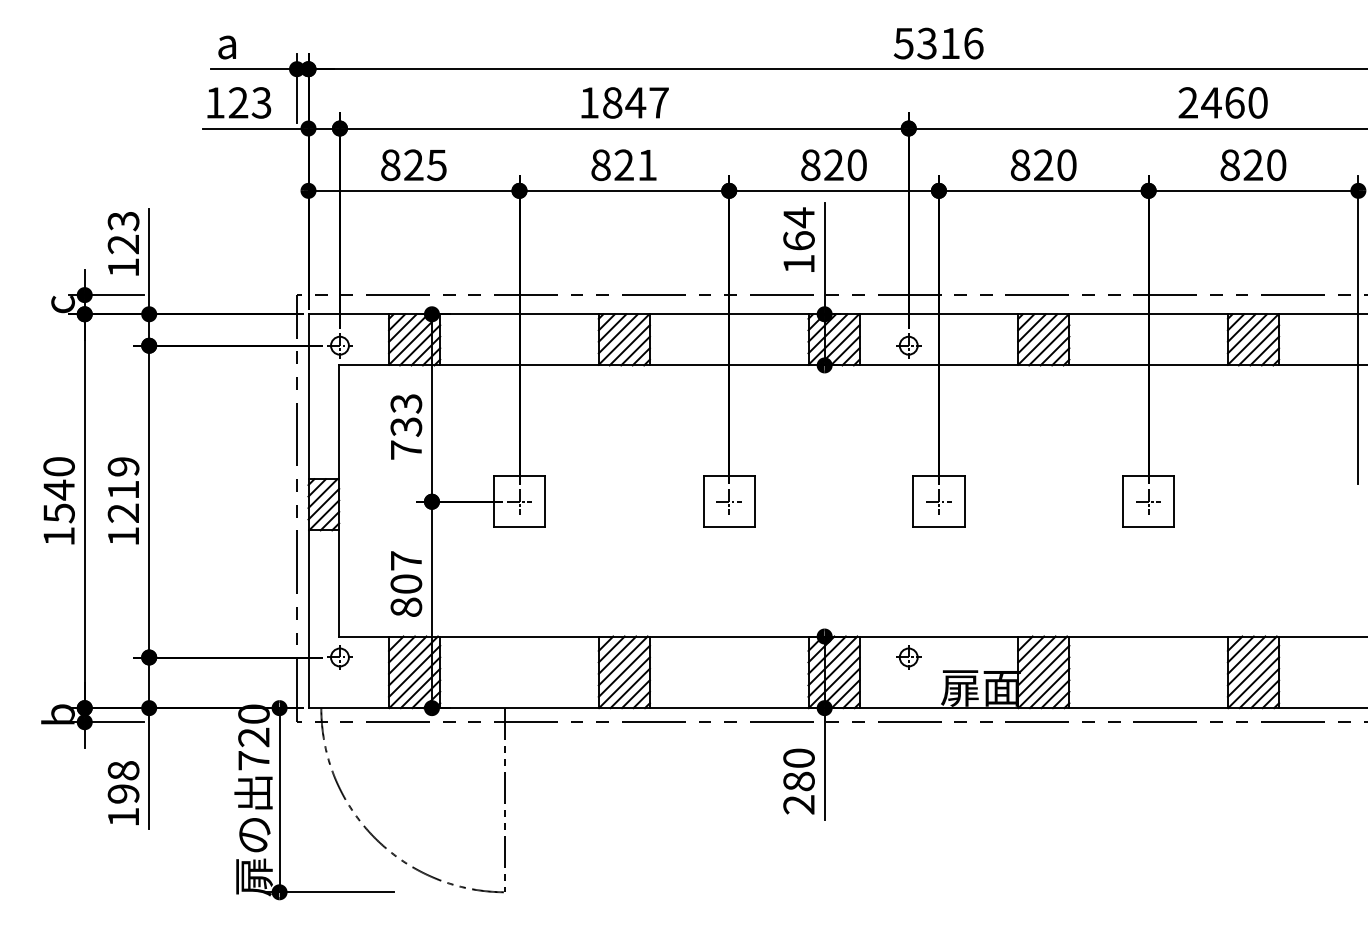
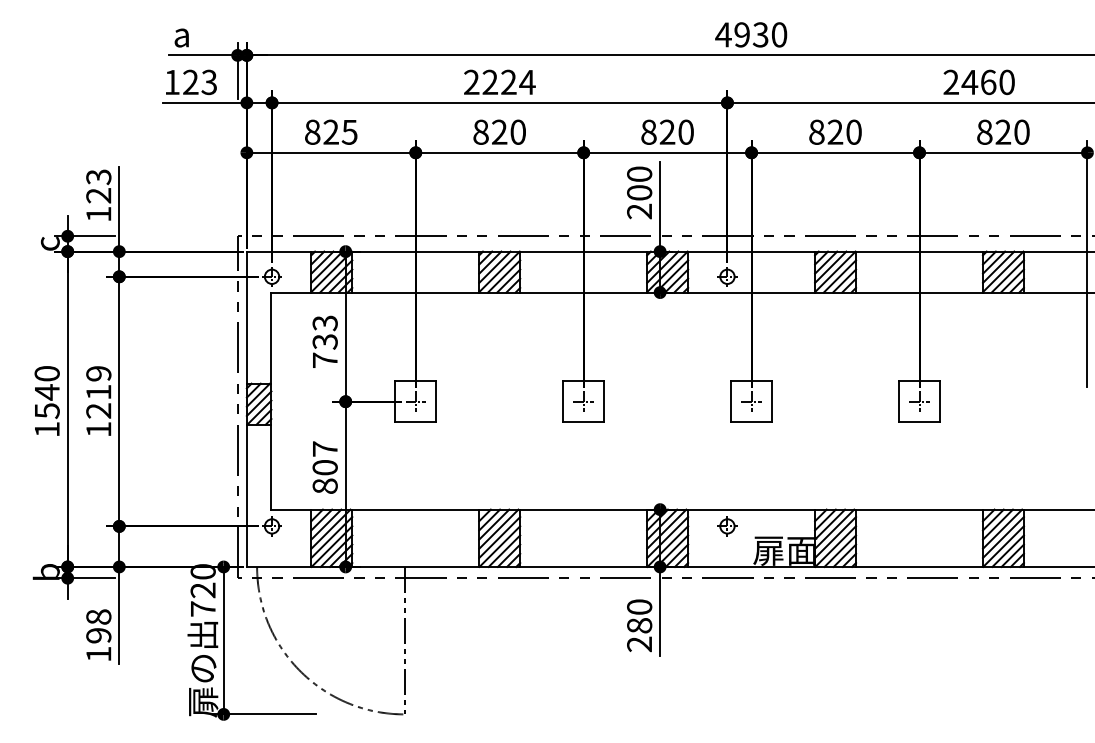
text: (938, 43) -> (751, 34), 5316 -> 4930
text: (624, 103) -> (499, 82), 1847 -> 2224
text: (646, 164) -> (517, 131), 821 -> 820
text: (798, 240) -> (639, 192), 164 -> 200

